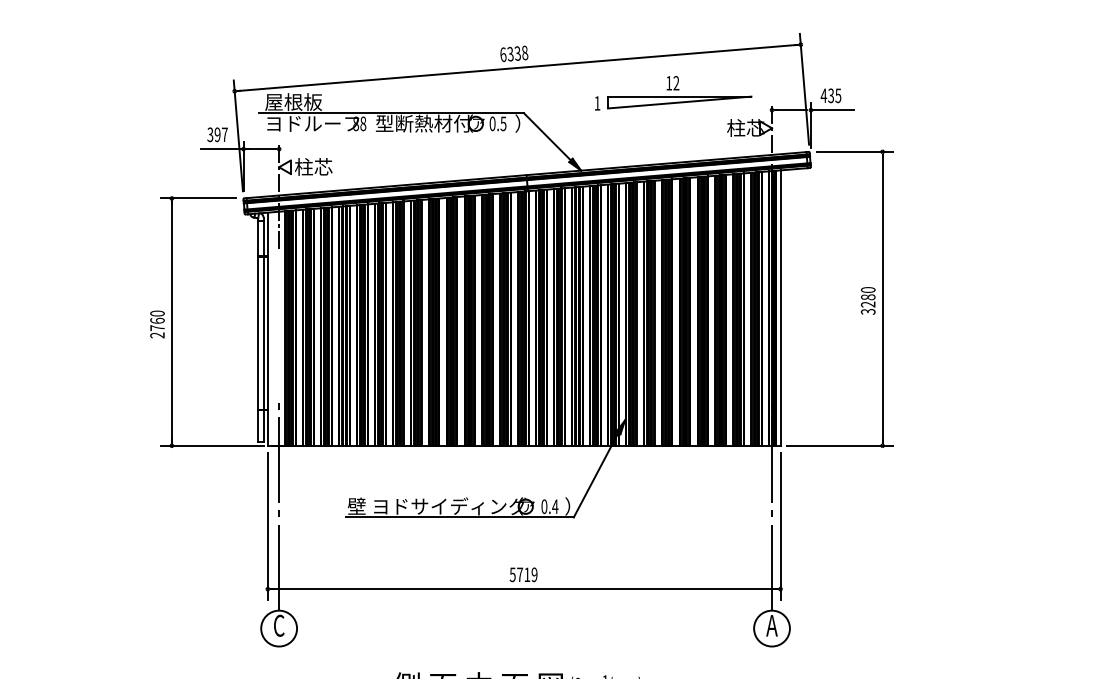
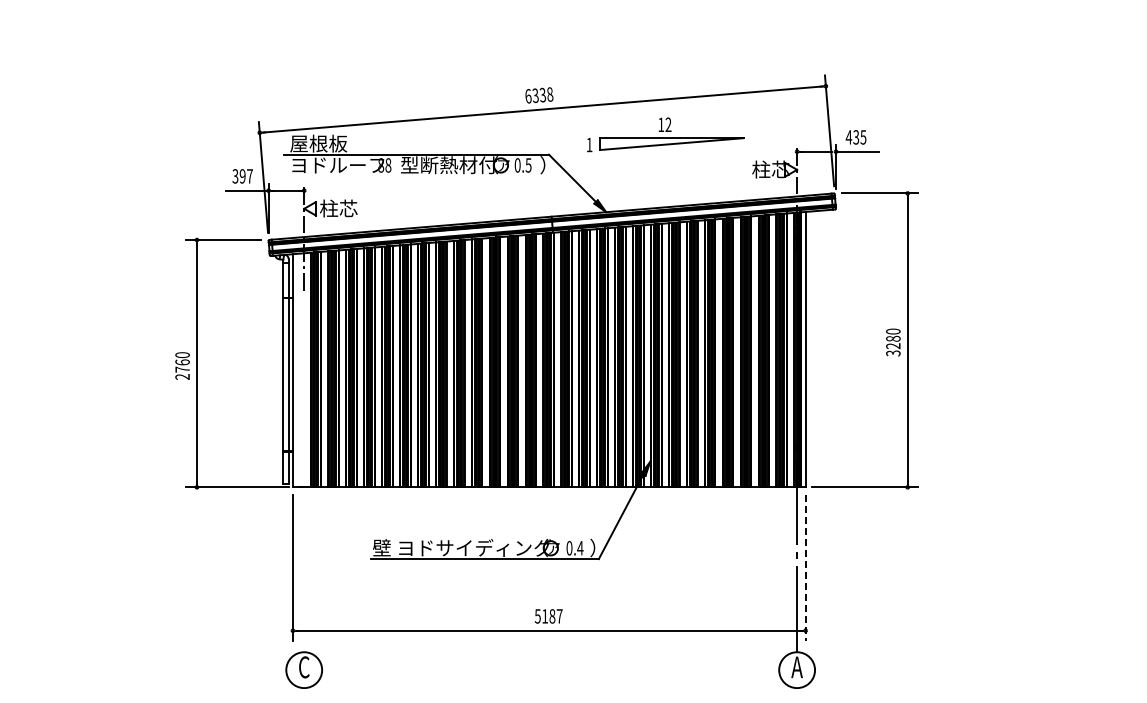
part: (673, 92) -> (665, 134), moved
line: (279, 505) -> (304, 547), removed
line: (780, 526) -> (805, 568), solid -> dashed
text: (527, 574) -> (552, 616), 5719 -> 5187

